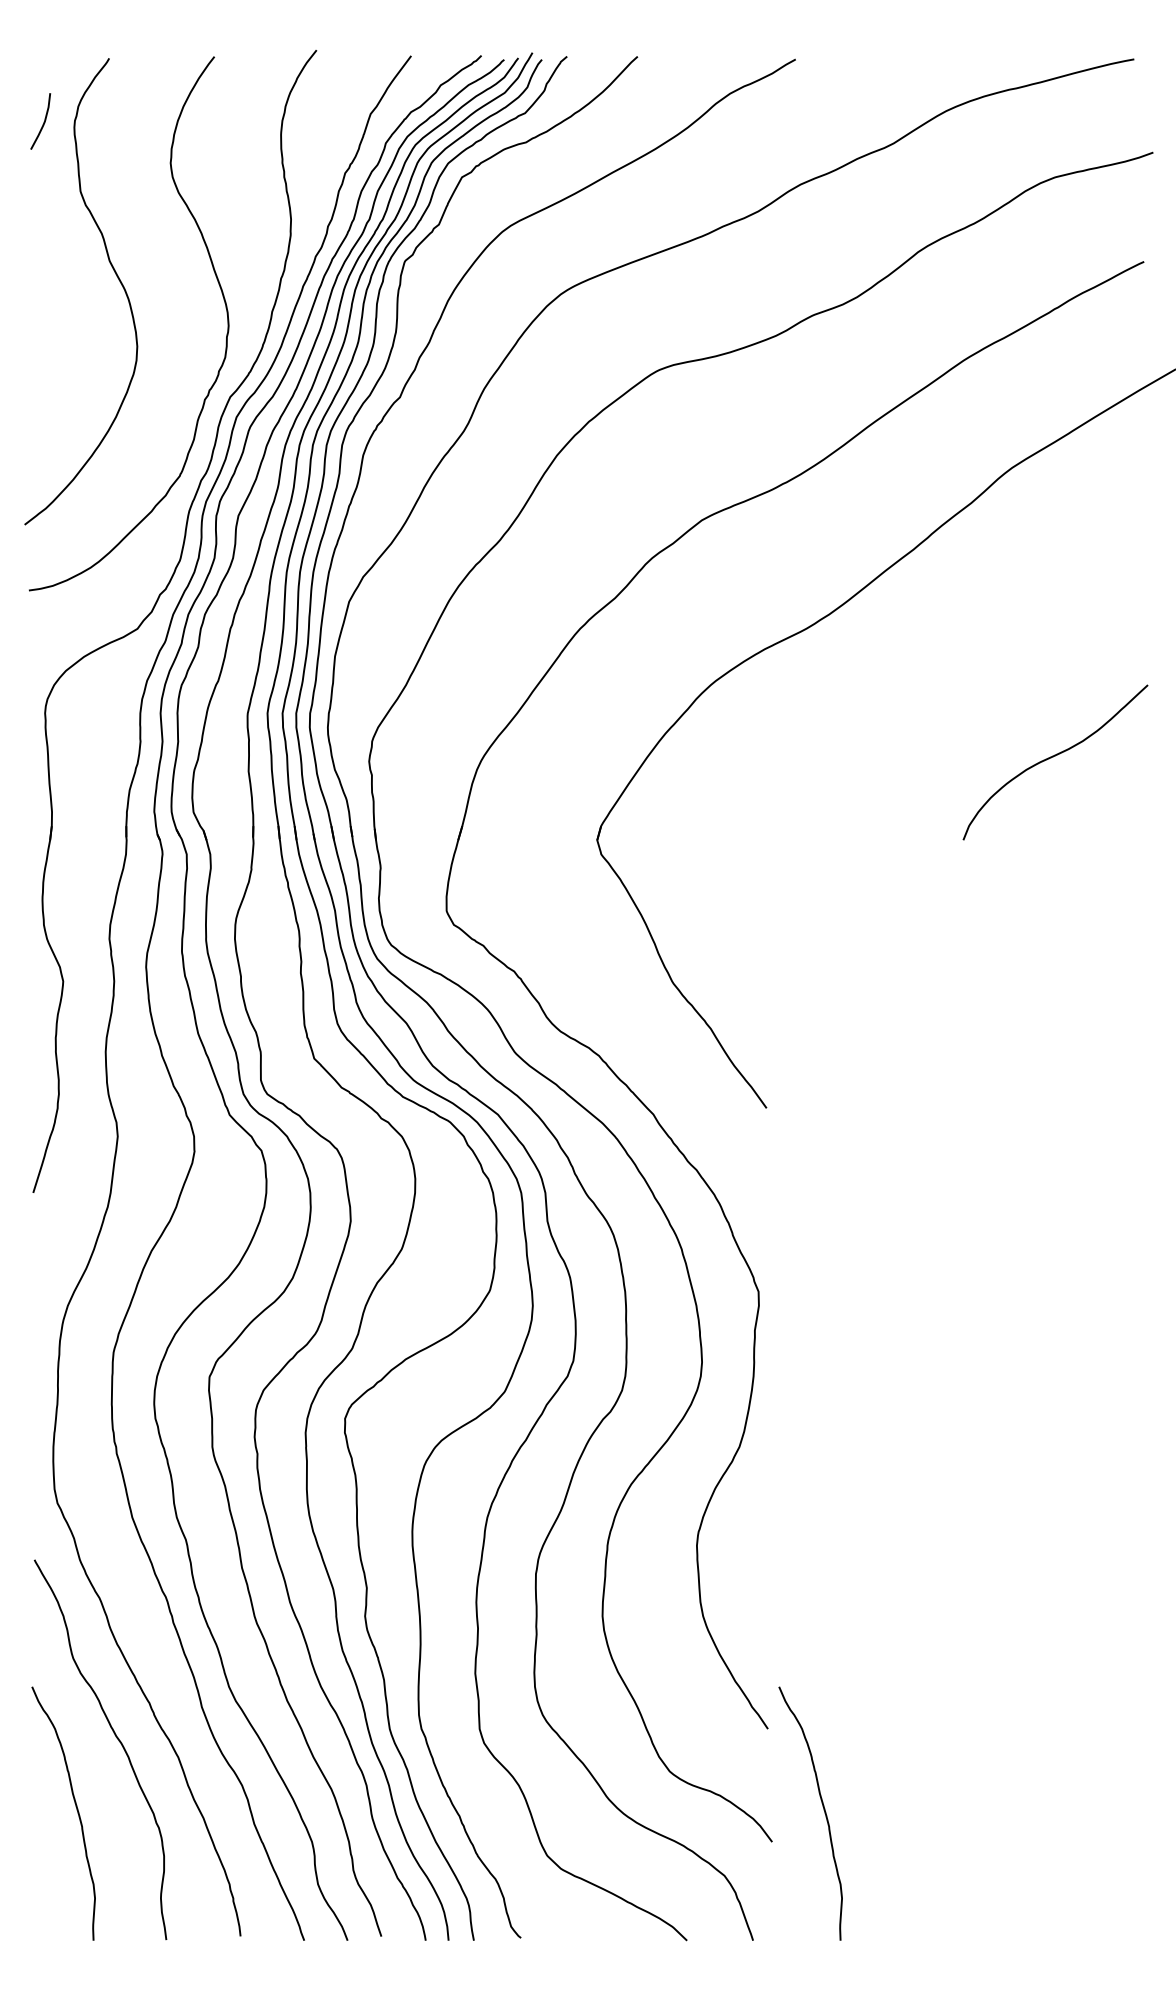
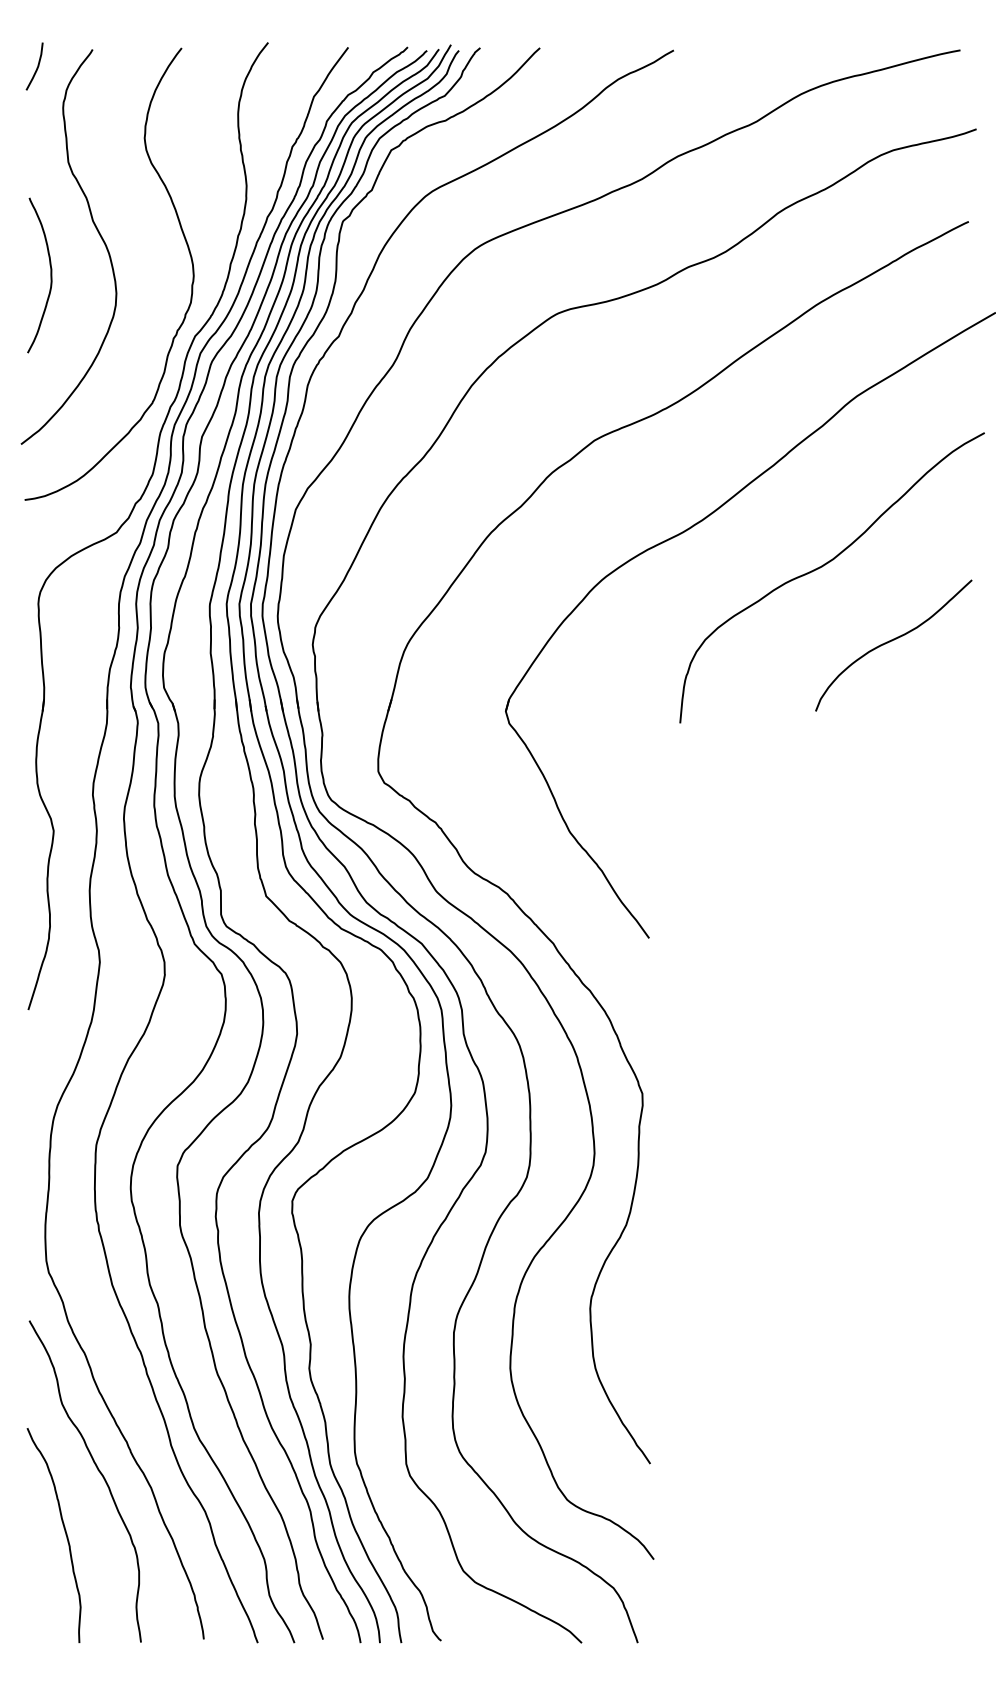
curve: (43, 122) -> (37, 67), moved
curve: (59, 325) -> (50, 275), added
curve: (973, 668) -> (824, 566), added
curve: (823, 1810) -> (697, 1532), removed

